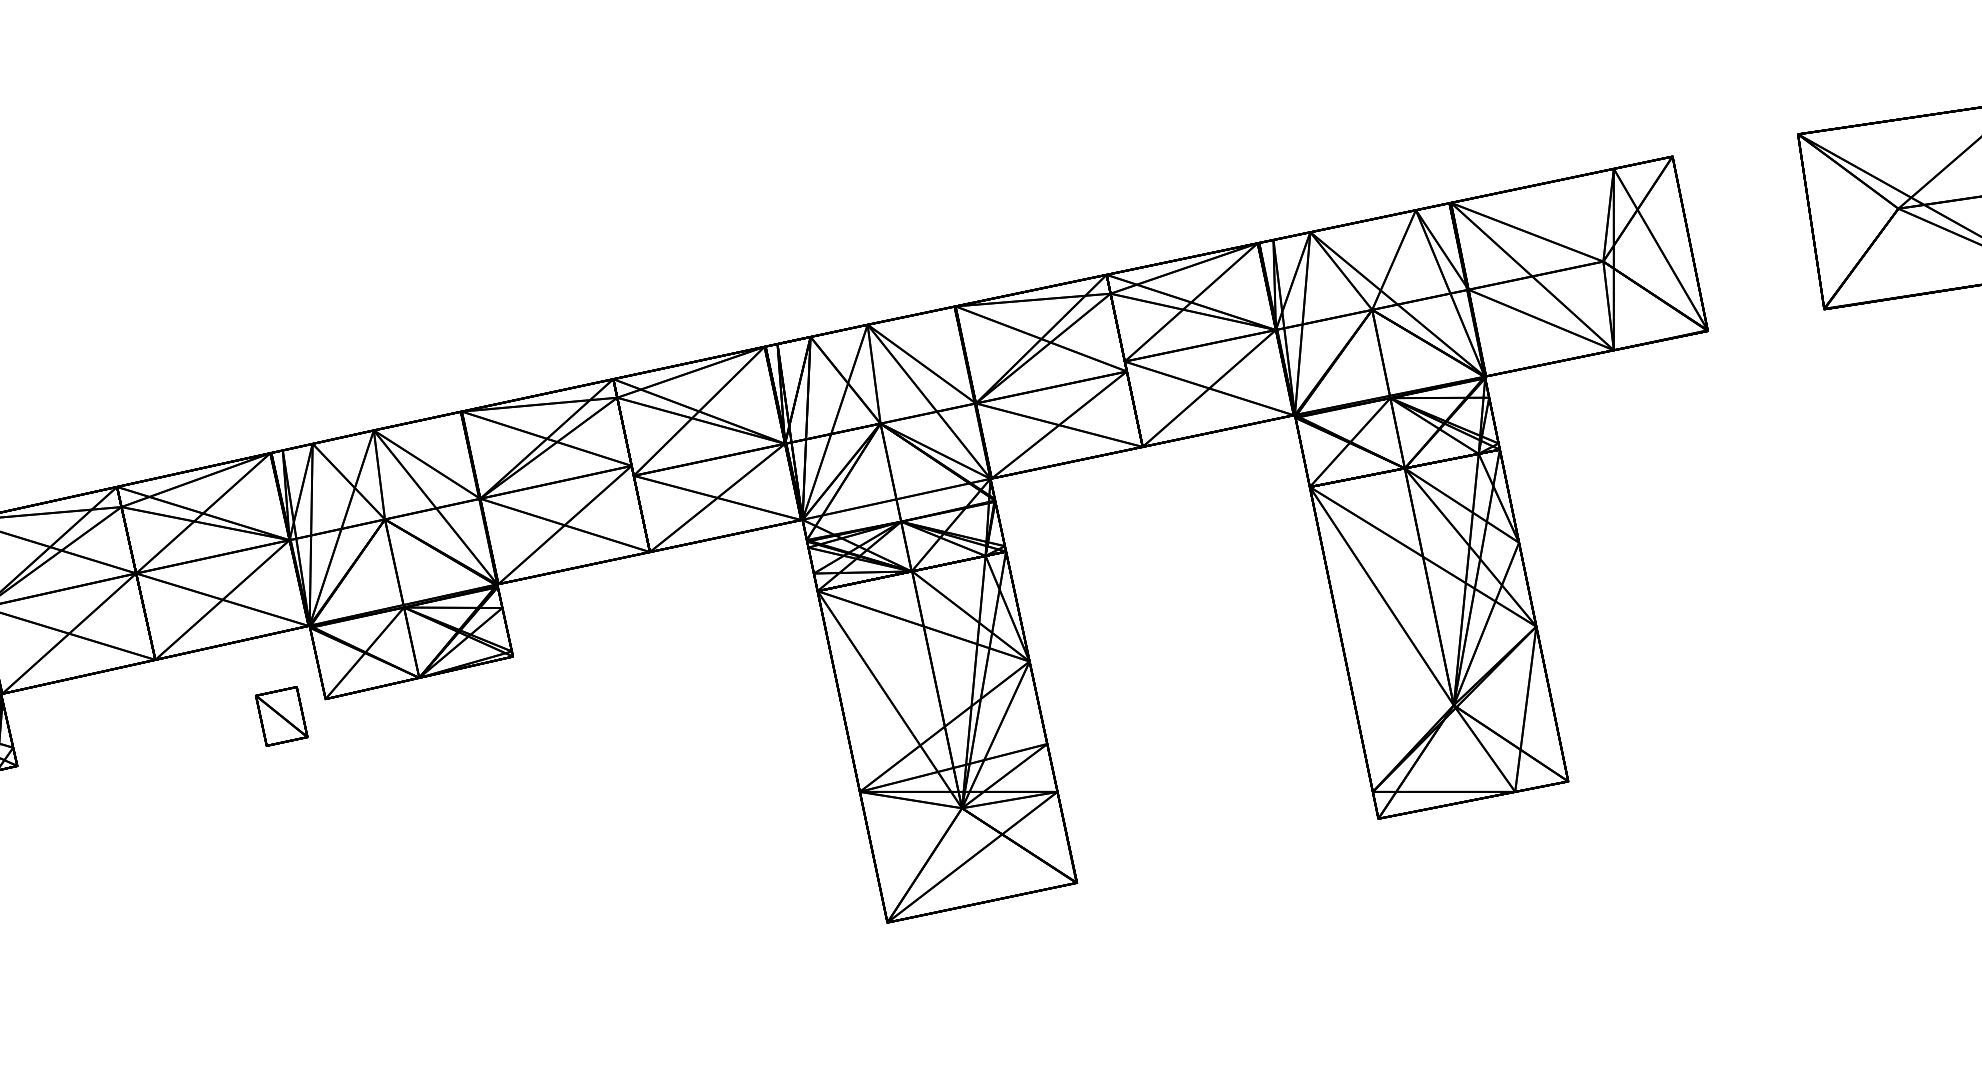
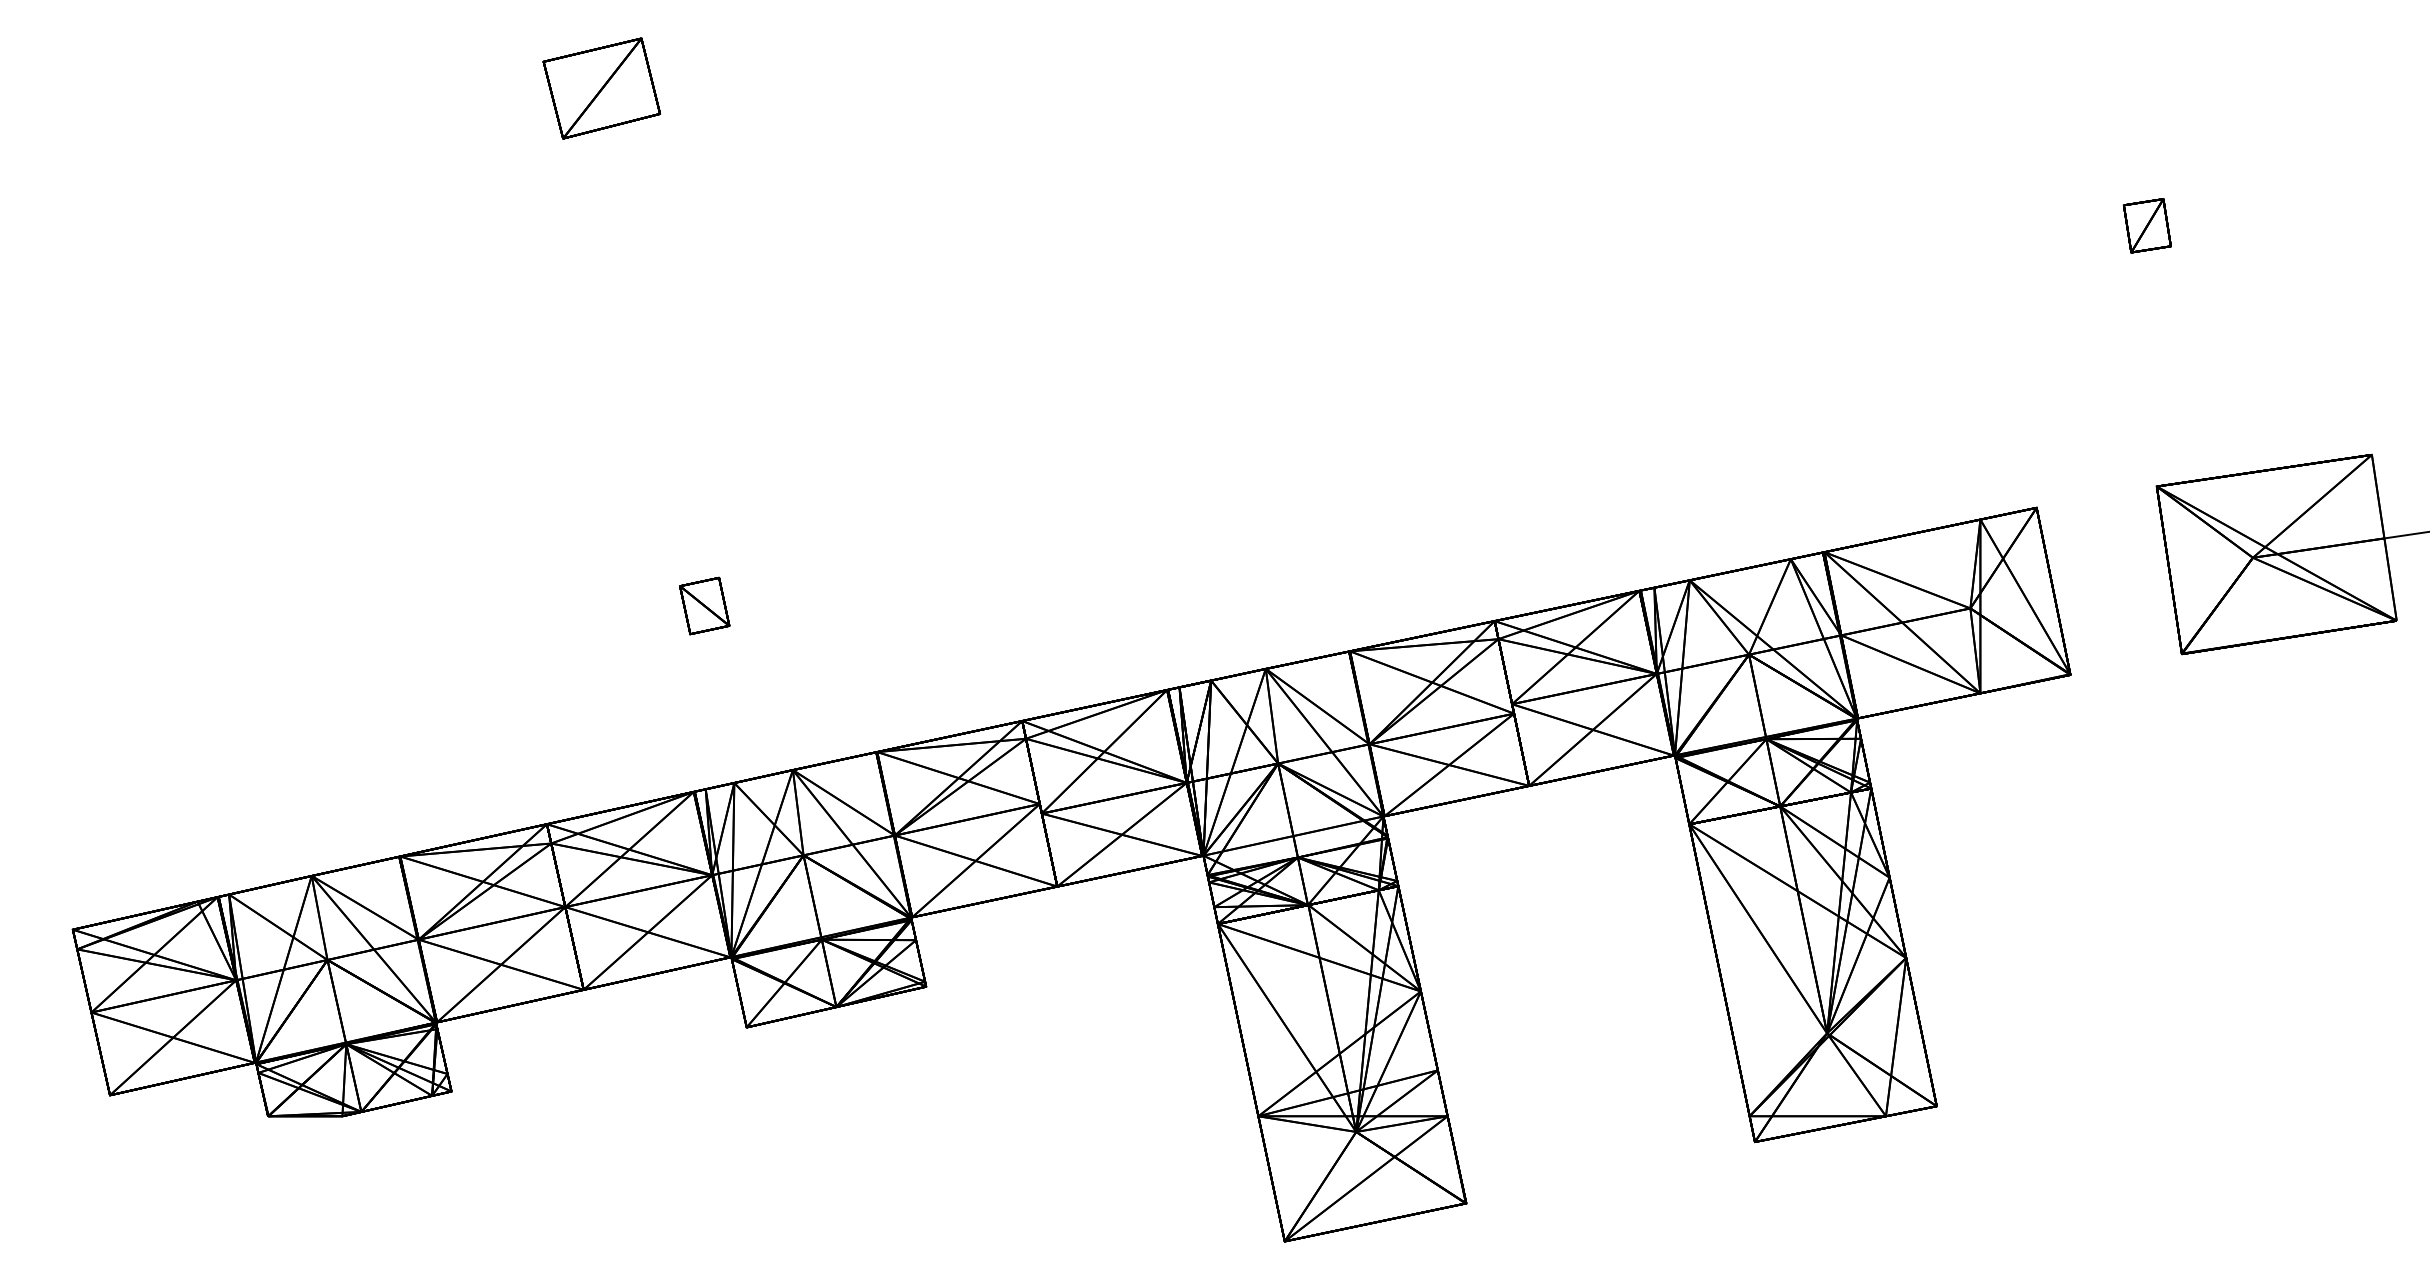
part: (281, 715) -> (704, 605), moved

